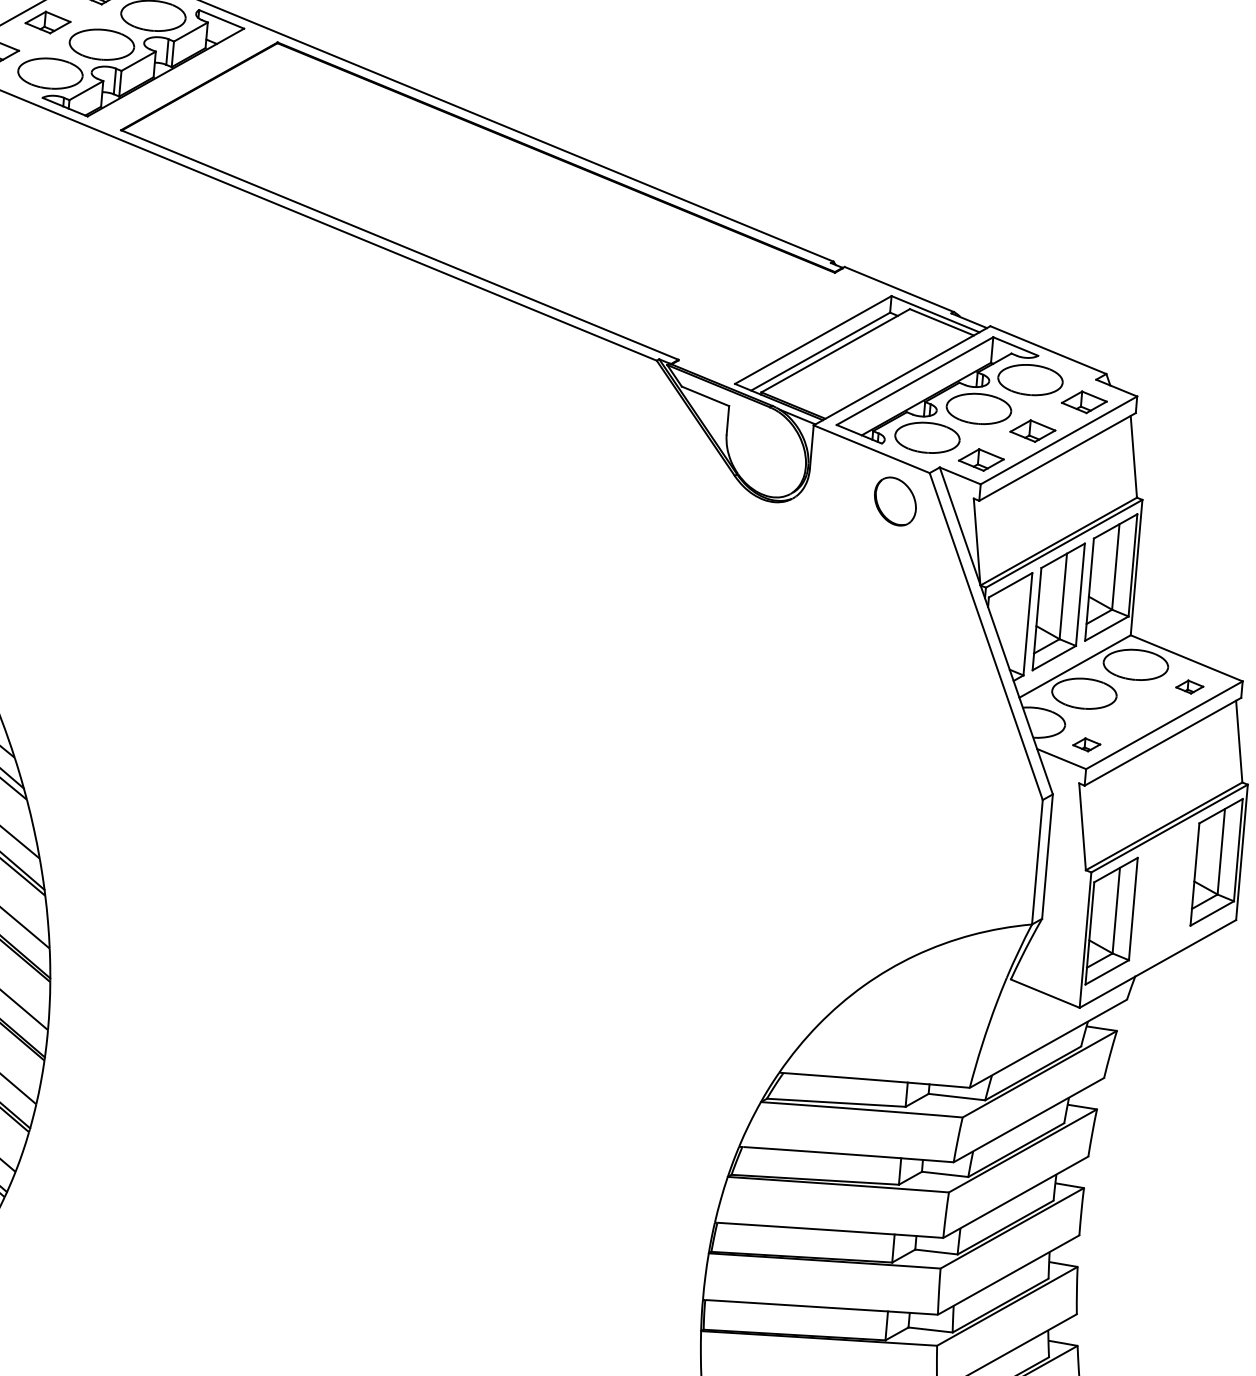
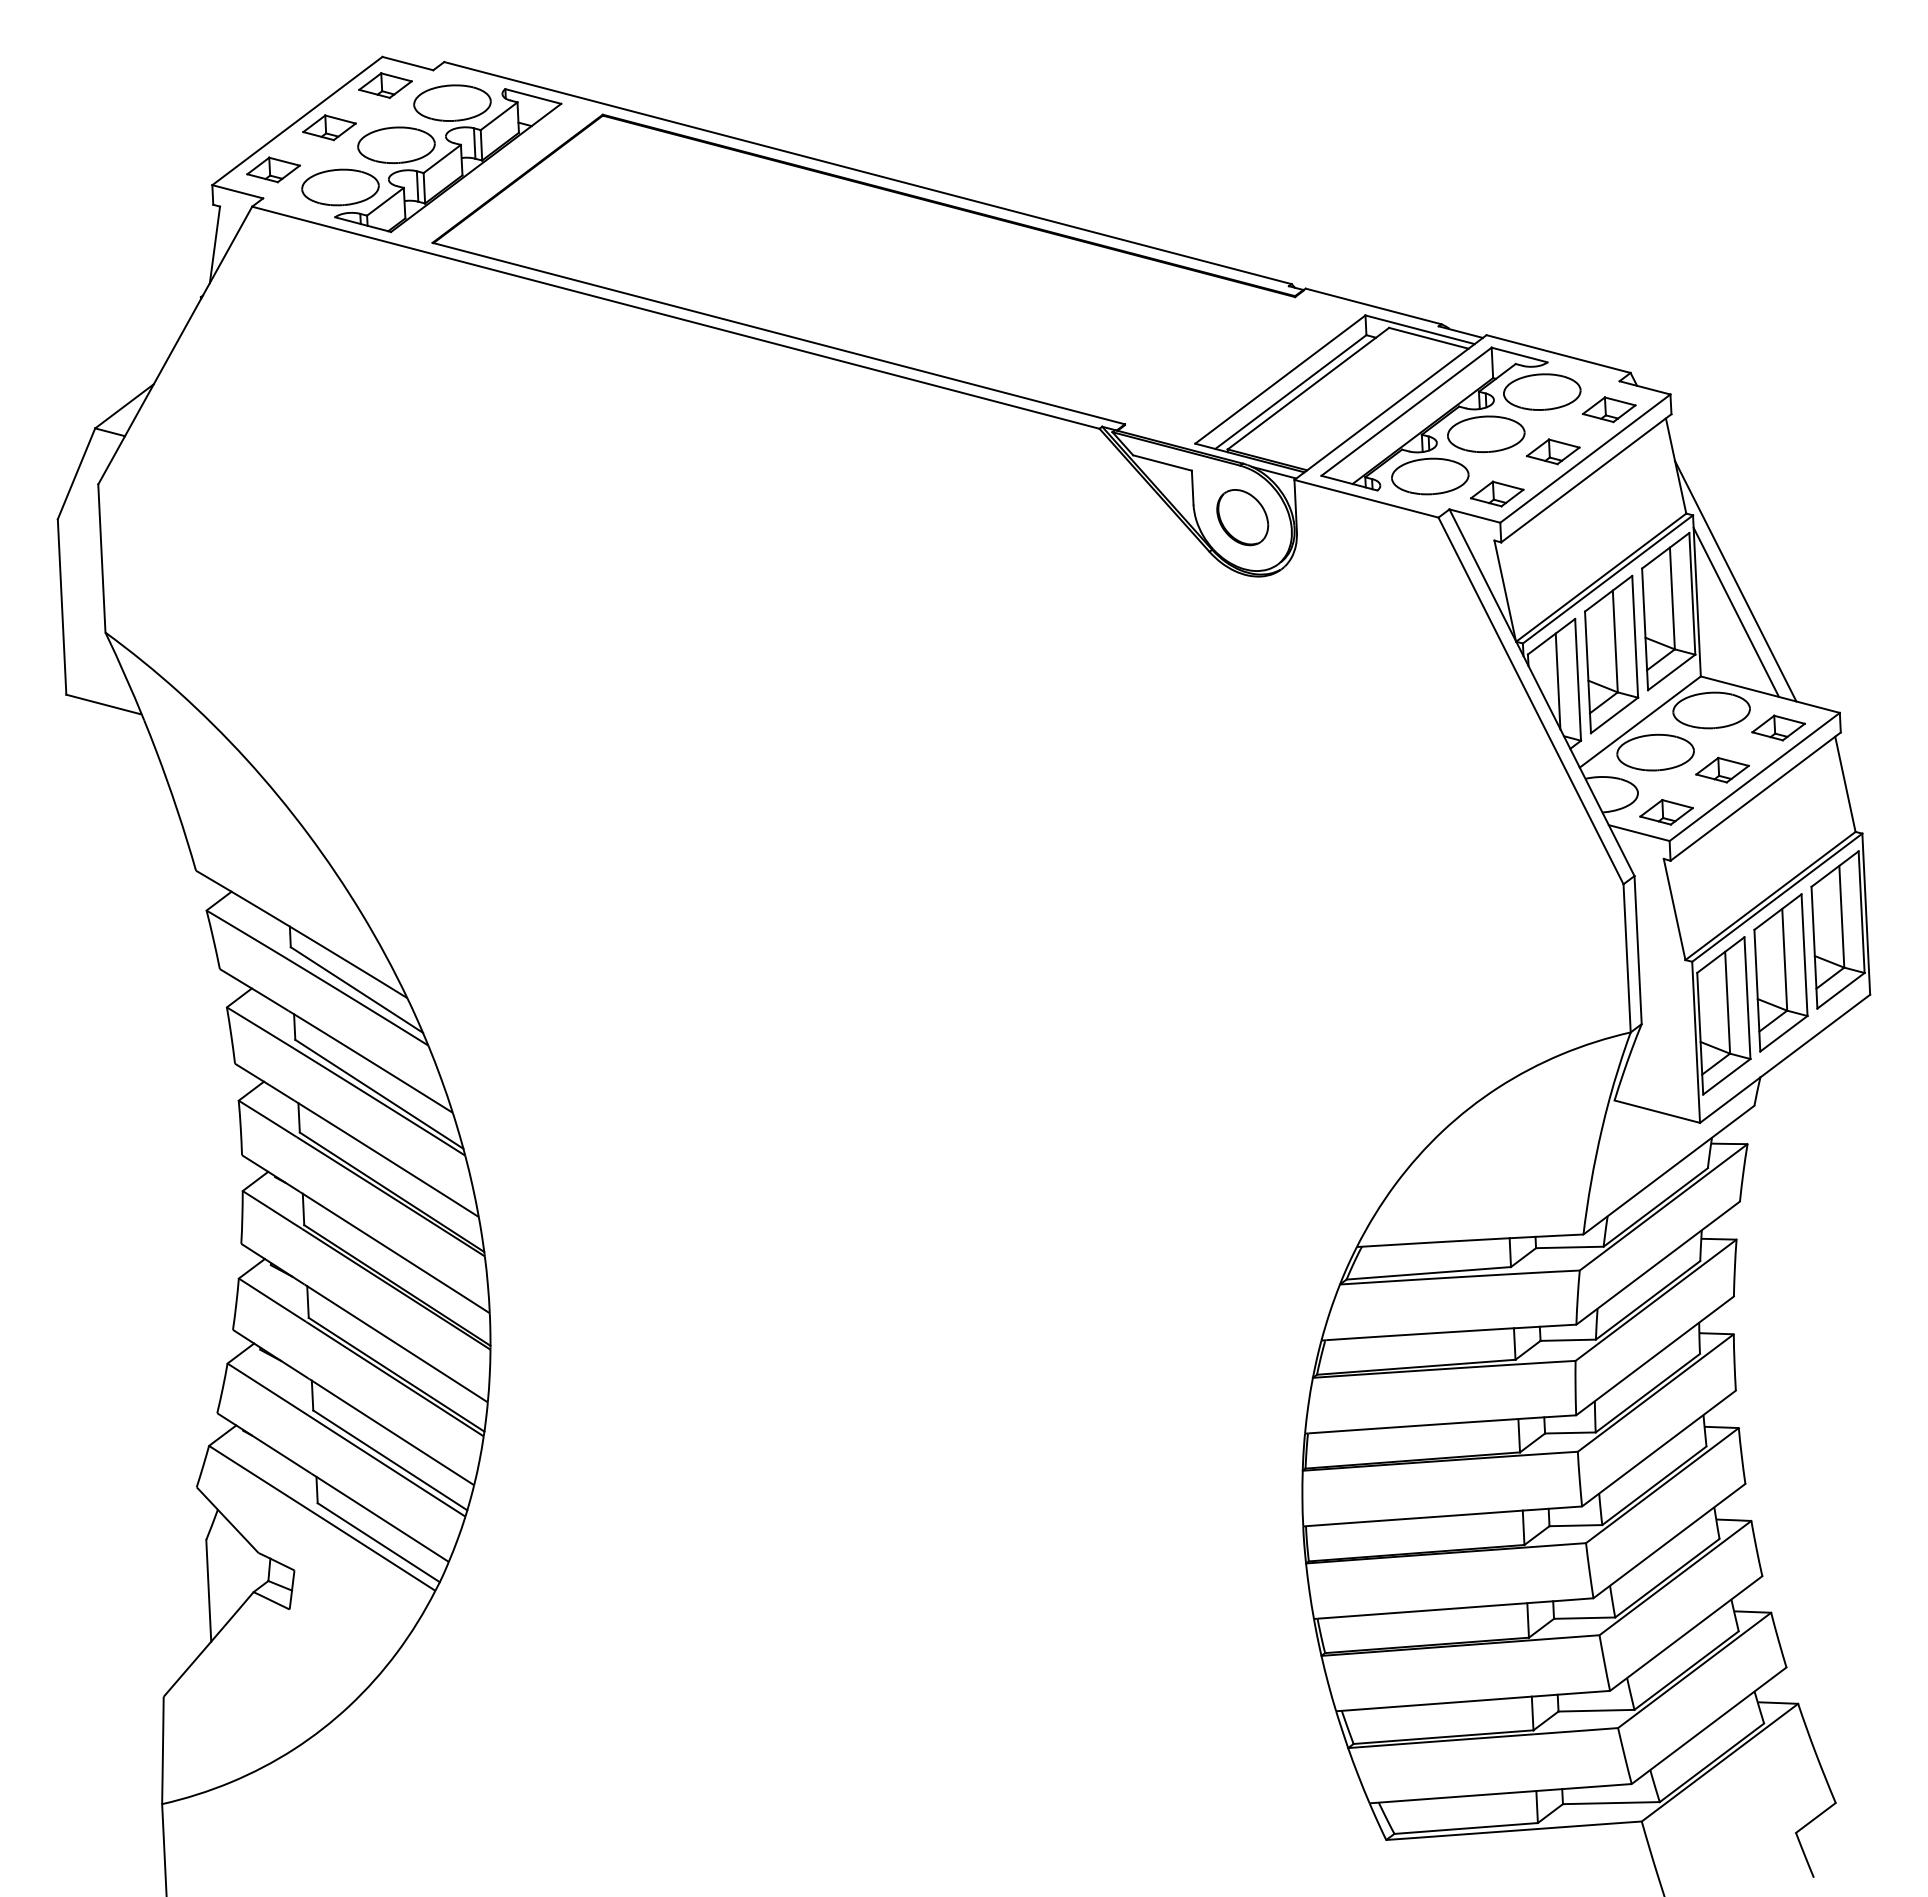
part: (895, 501) -> (1242, 517), moved
line: (1170, 559) -> (1735, 580), added
line: (1167, 584) -> (1735, 611), added
line: (1010, 623) -> (1557, 681), added
part: (1189, 686) -> (1778, 727), size x1.67
part: (1138, 715) -> (1722, 769), added
part: (1086, 744) -> (1666, 812), size x1.67
part: (1163, 891) -> (1780, 972), added

